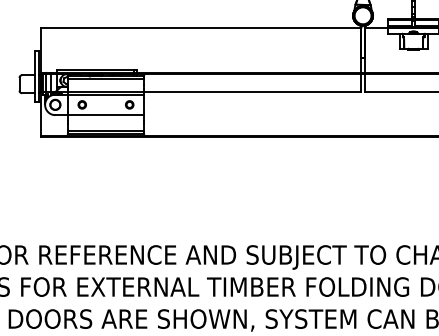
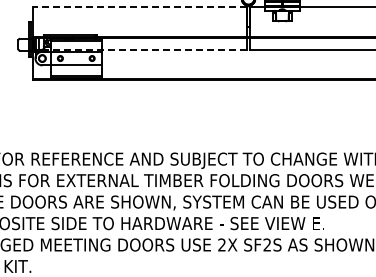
line: (200, 28) -> (139, 7), solid -> dashed
line: (200, 92) -> (139, 50), solid -> dashed

